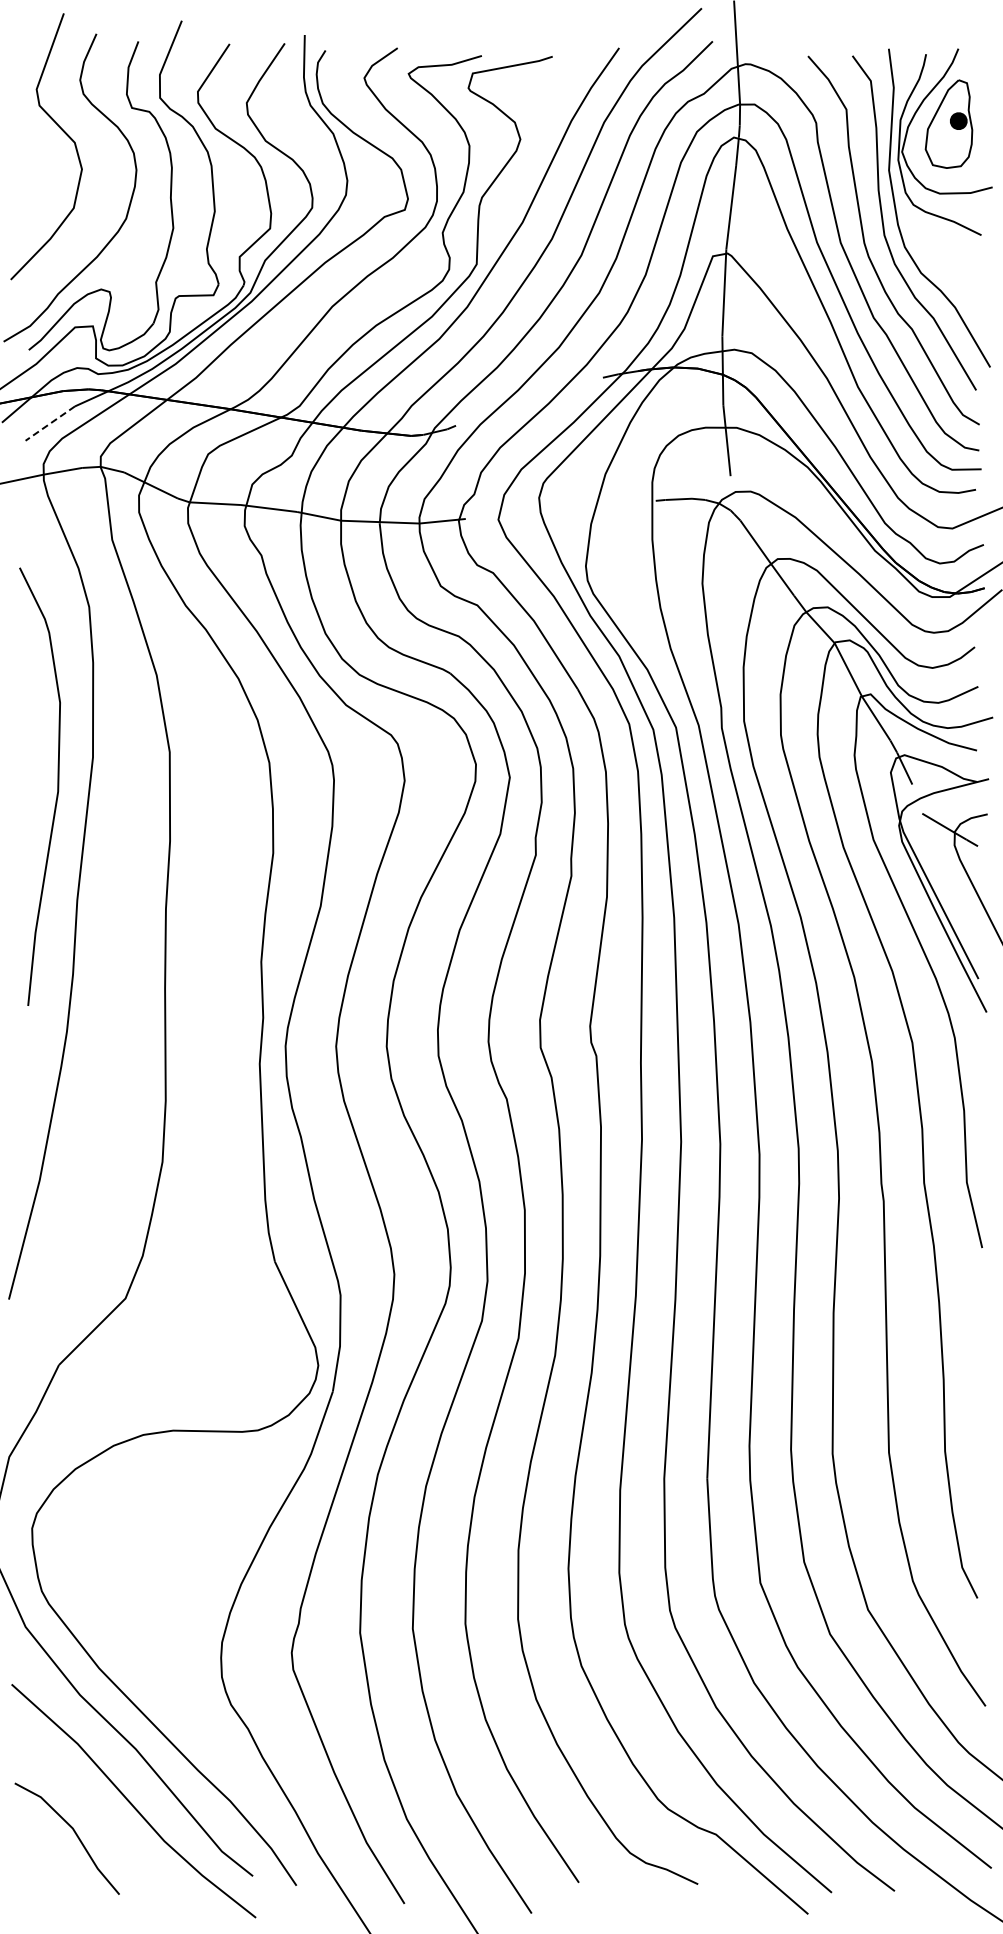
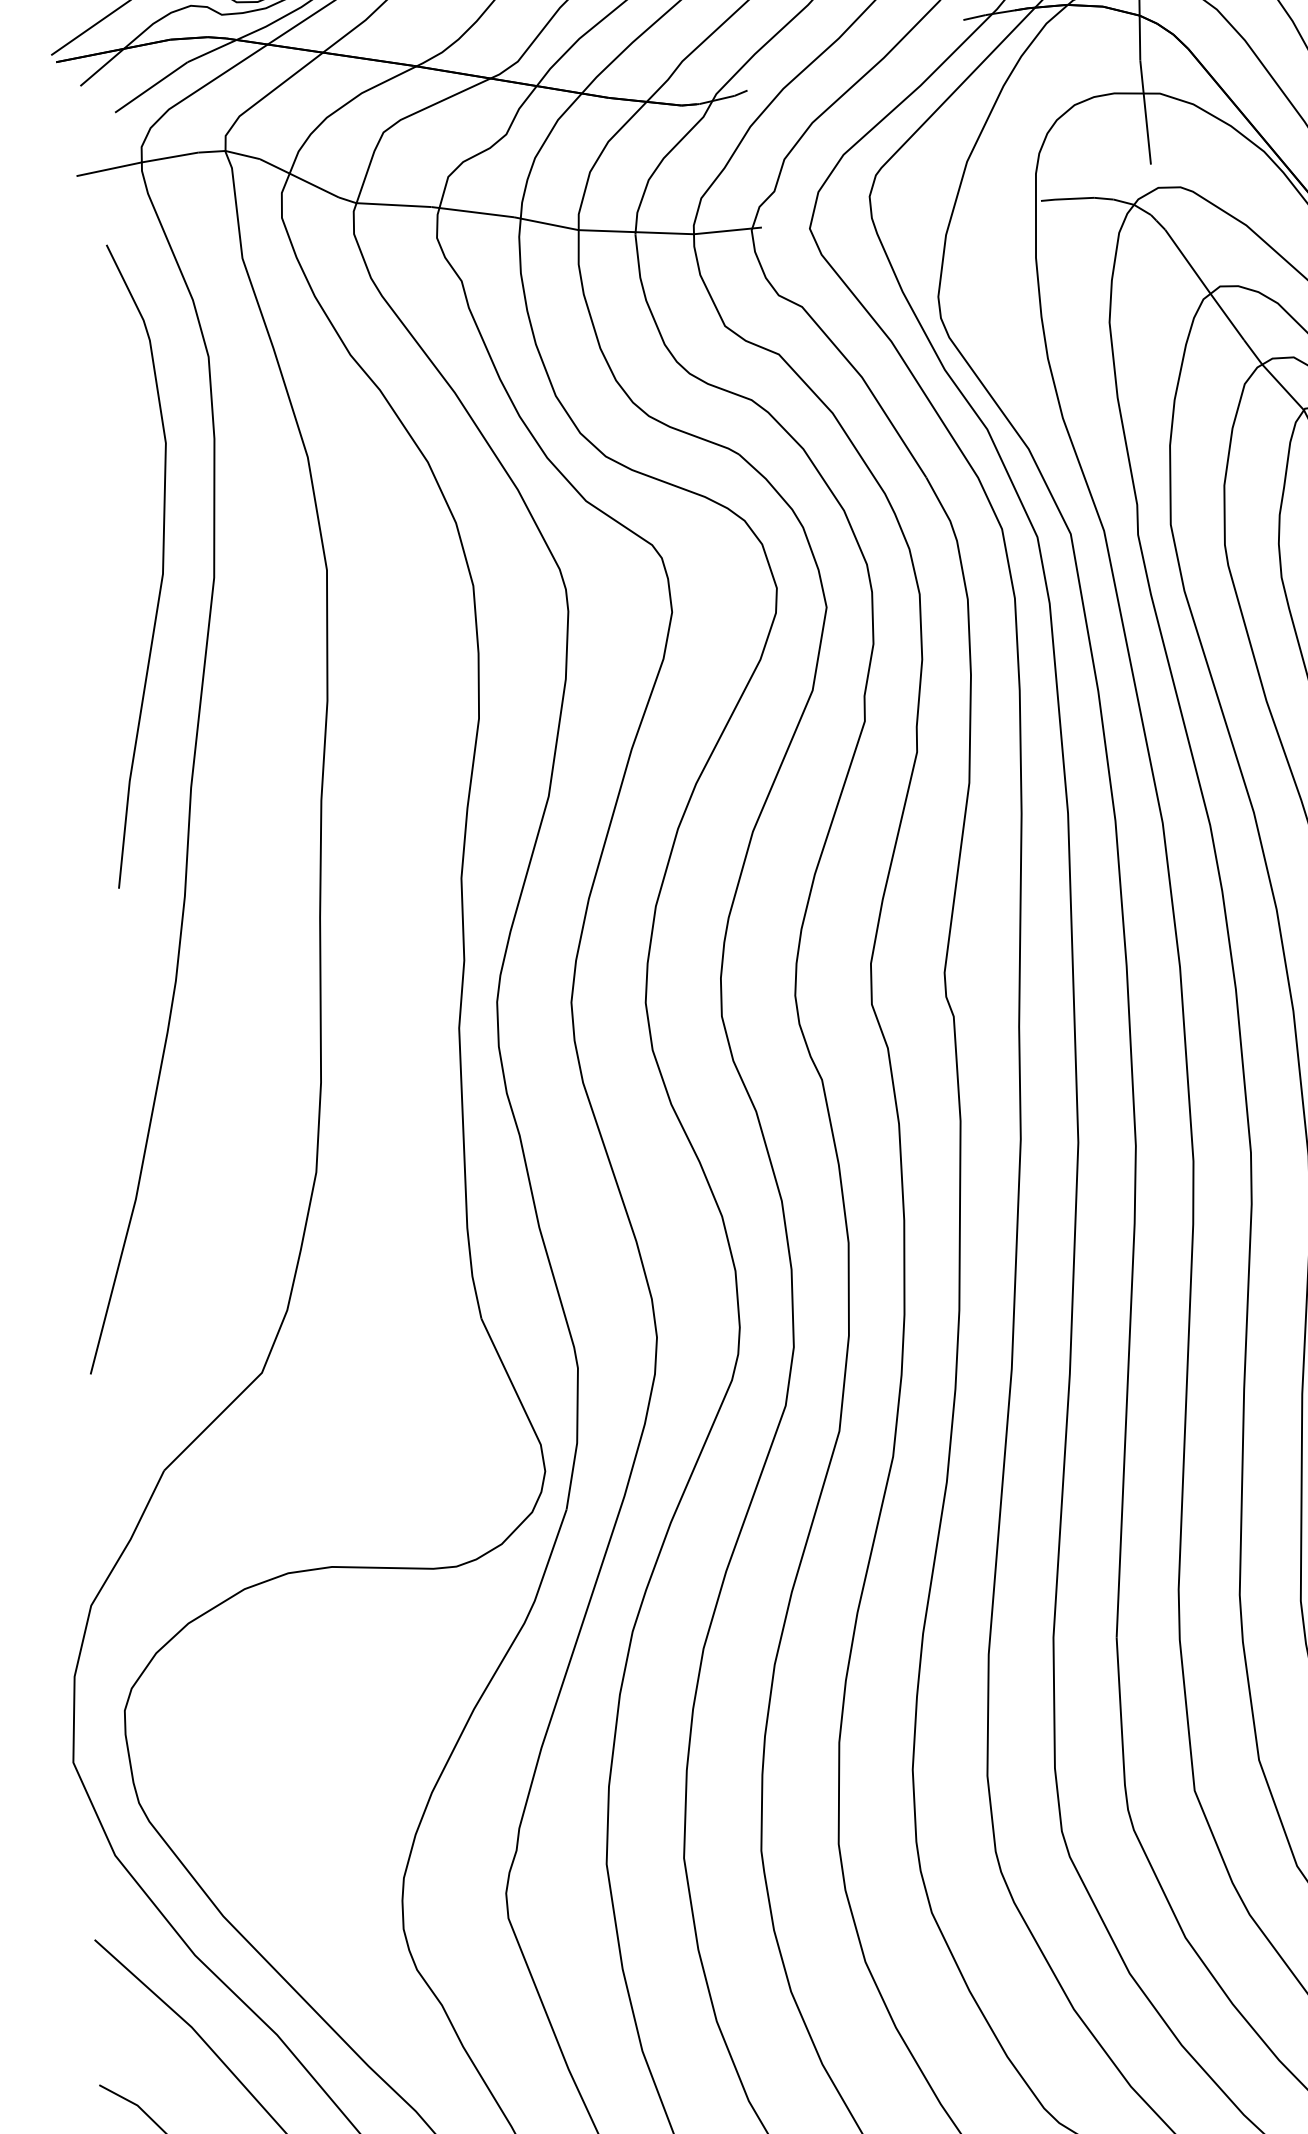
line: (49, 423) -> (150, 87), dashed -> solid
curve: (57, 786) -> (162, 566), moved

